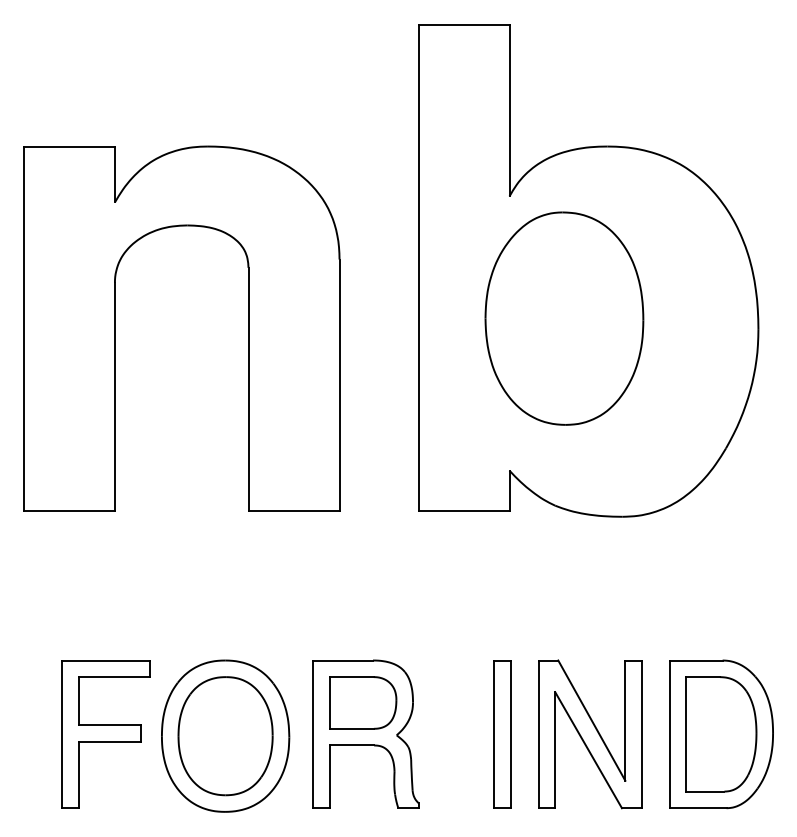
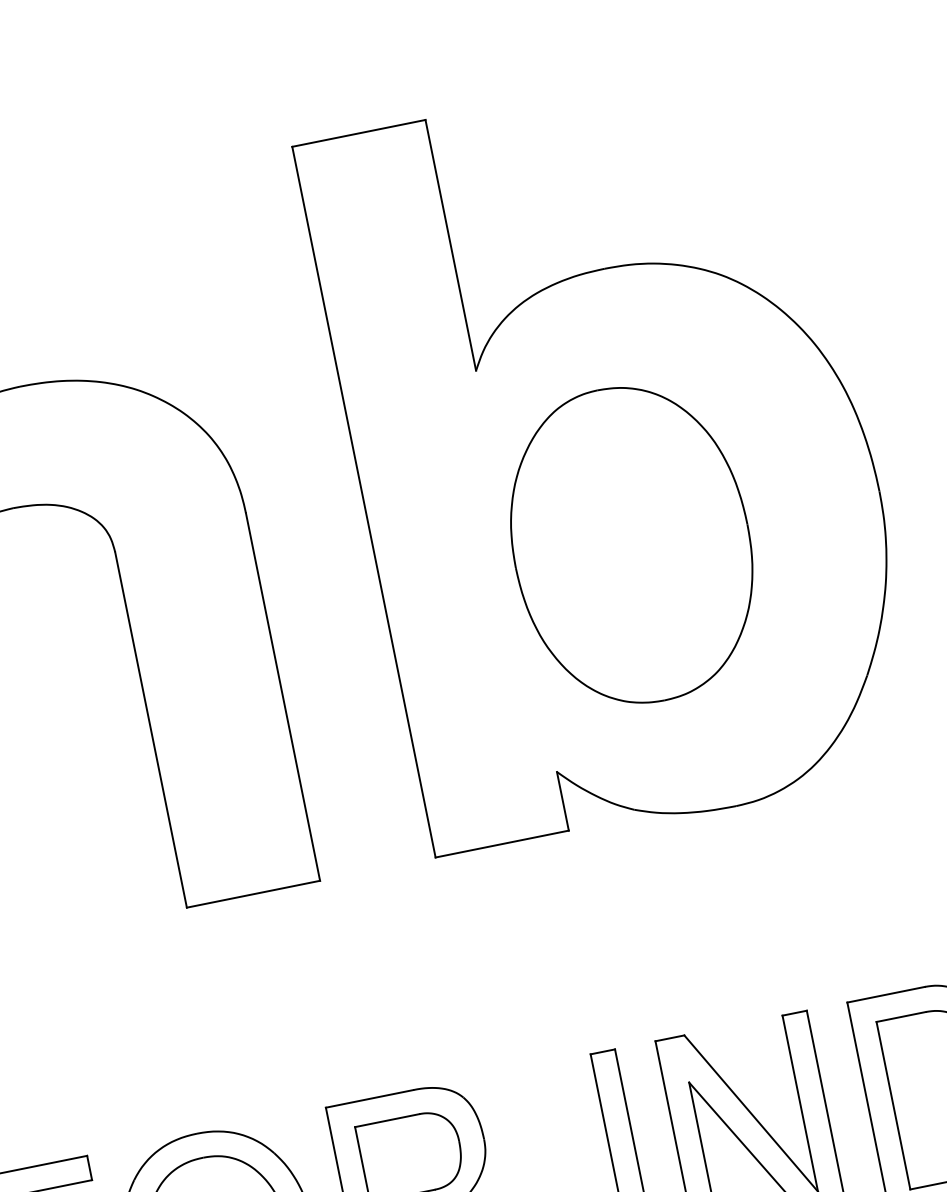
part: (564, 318) -> (631, 545), moved

